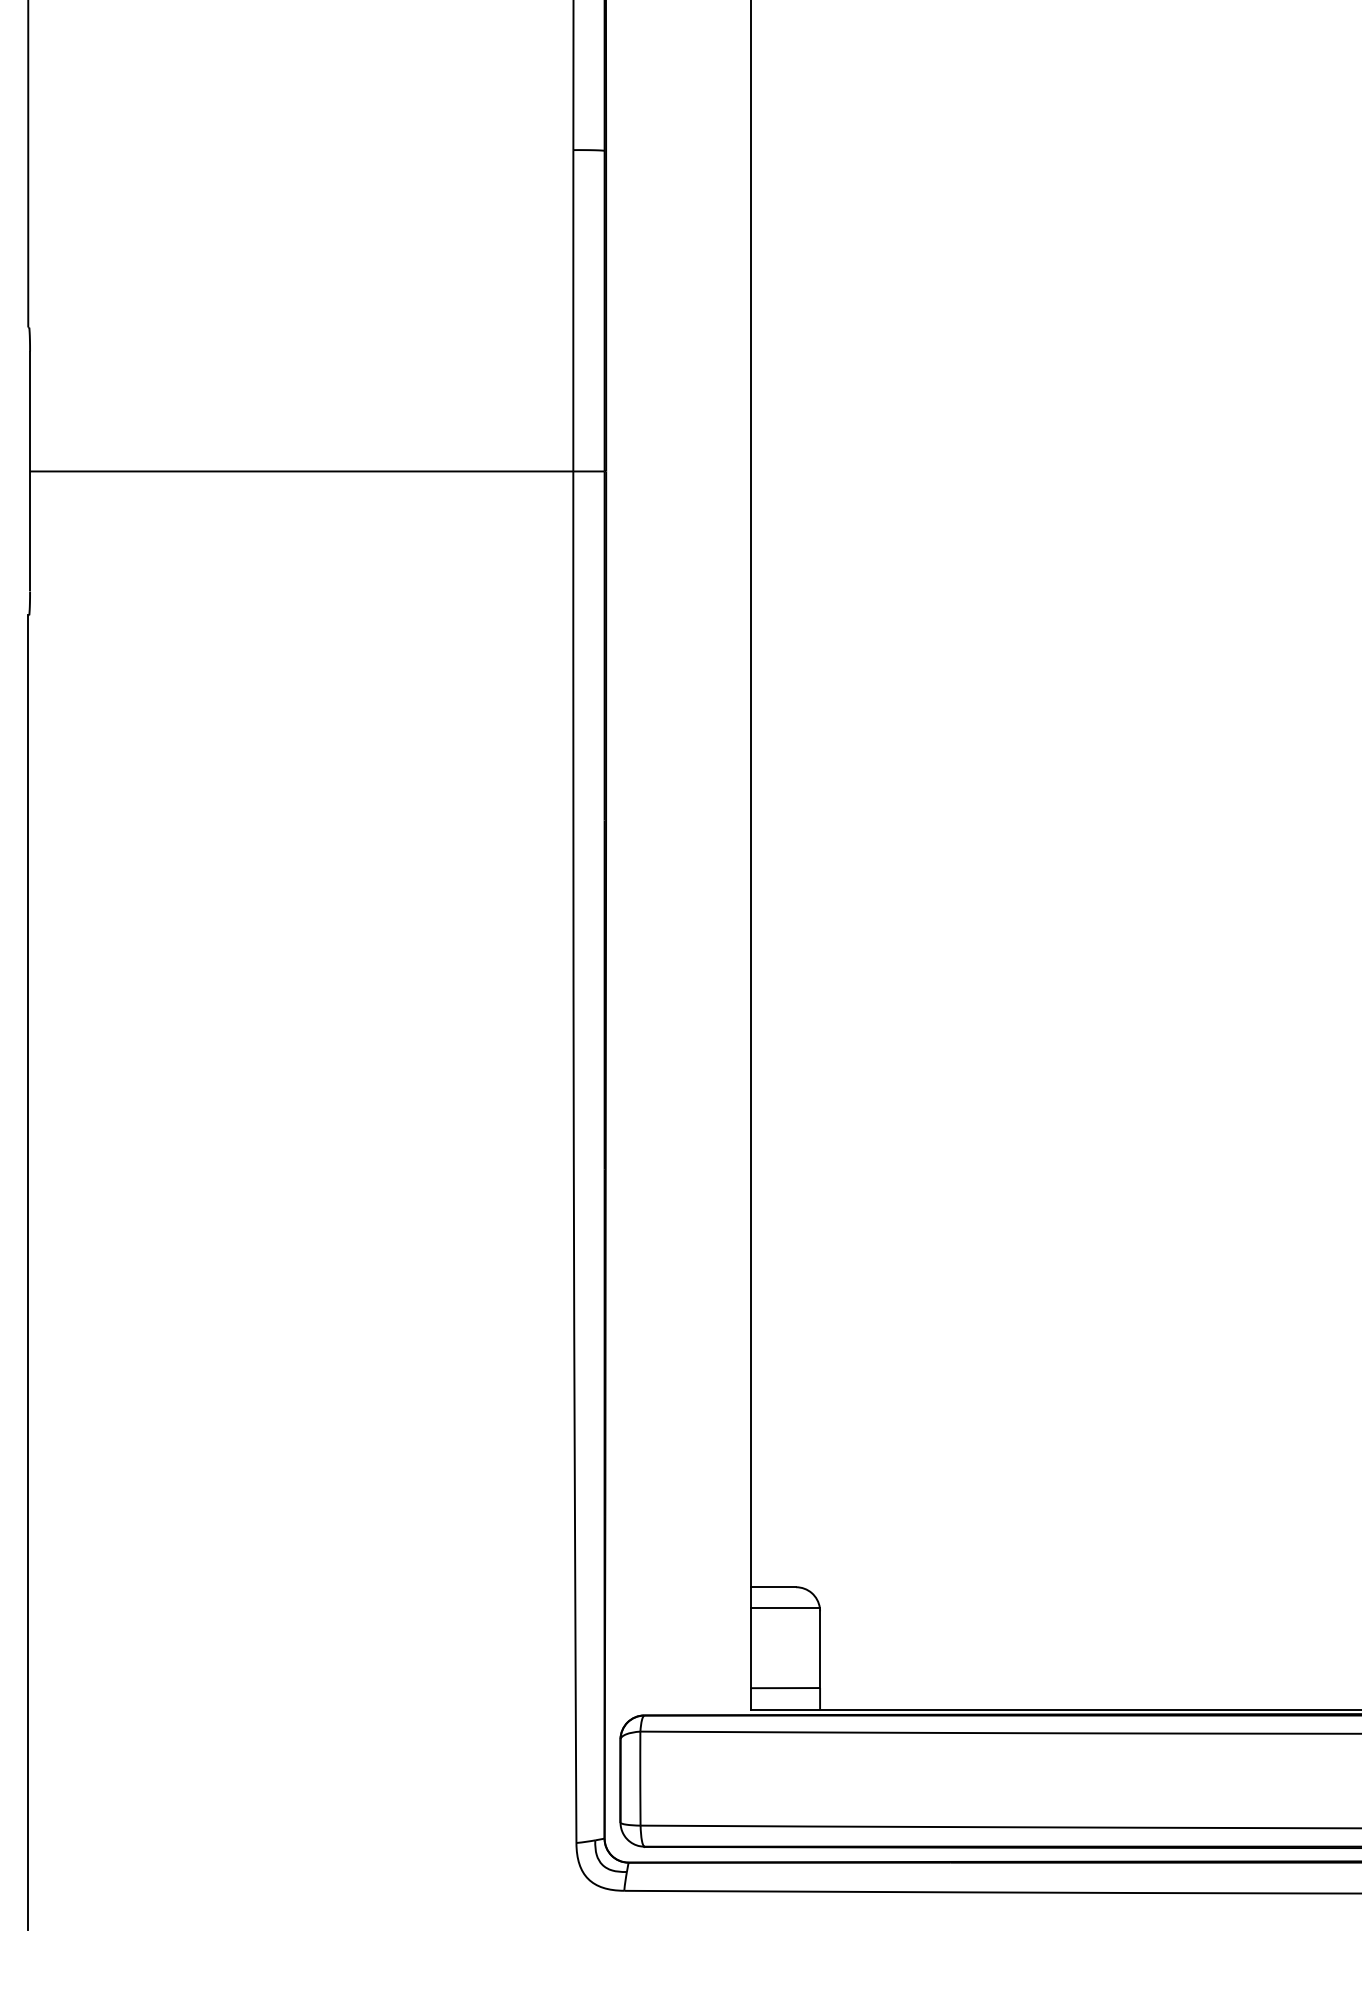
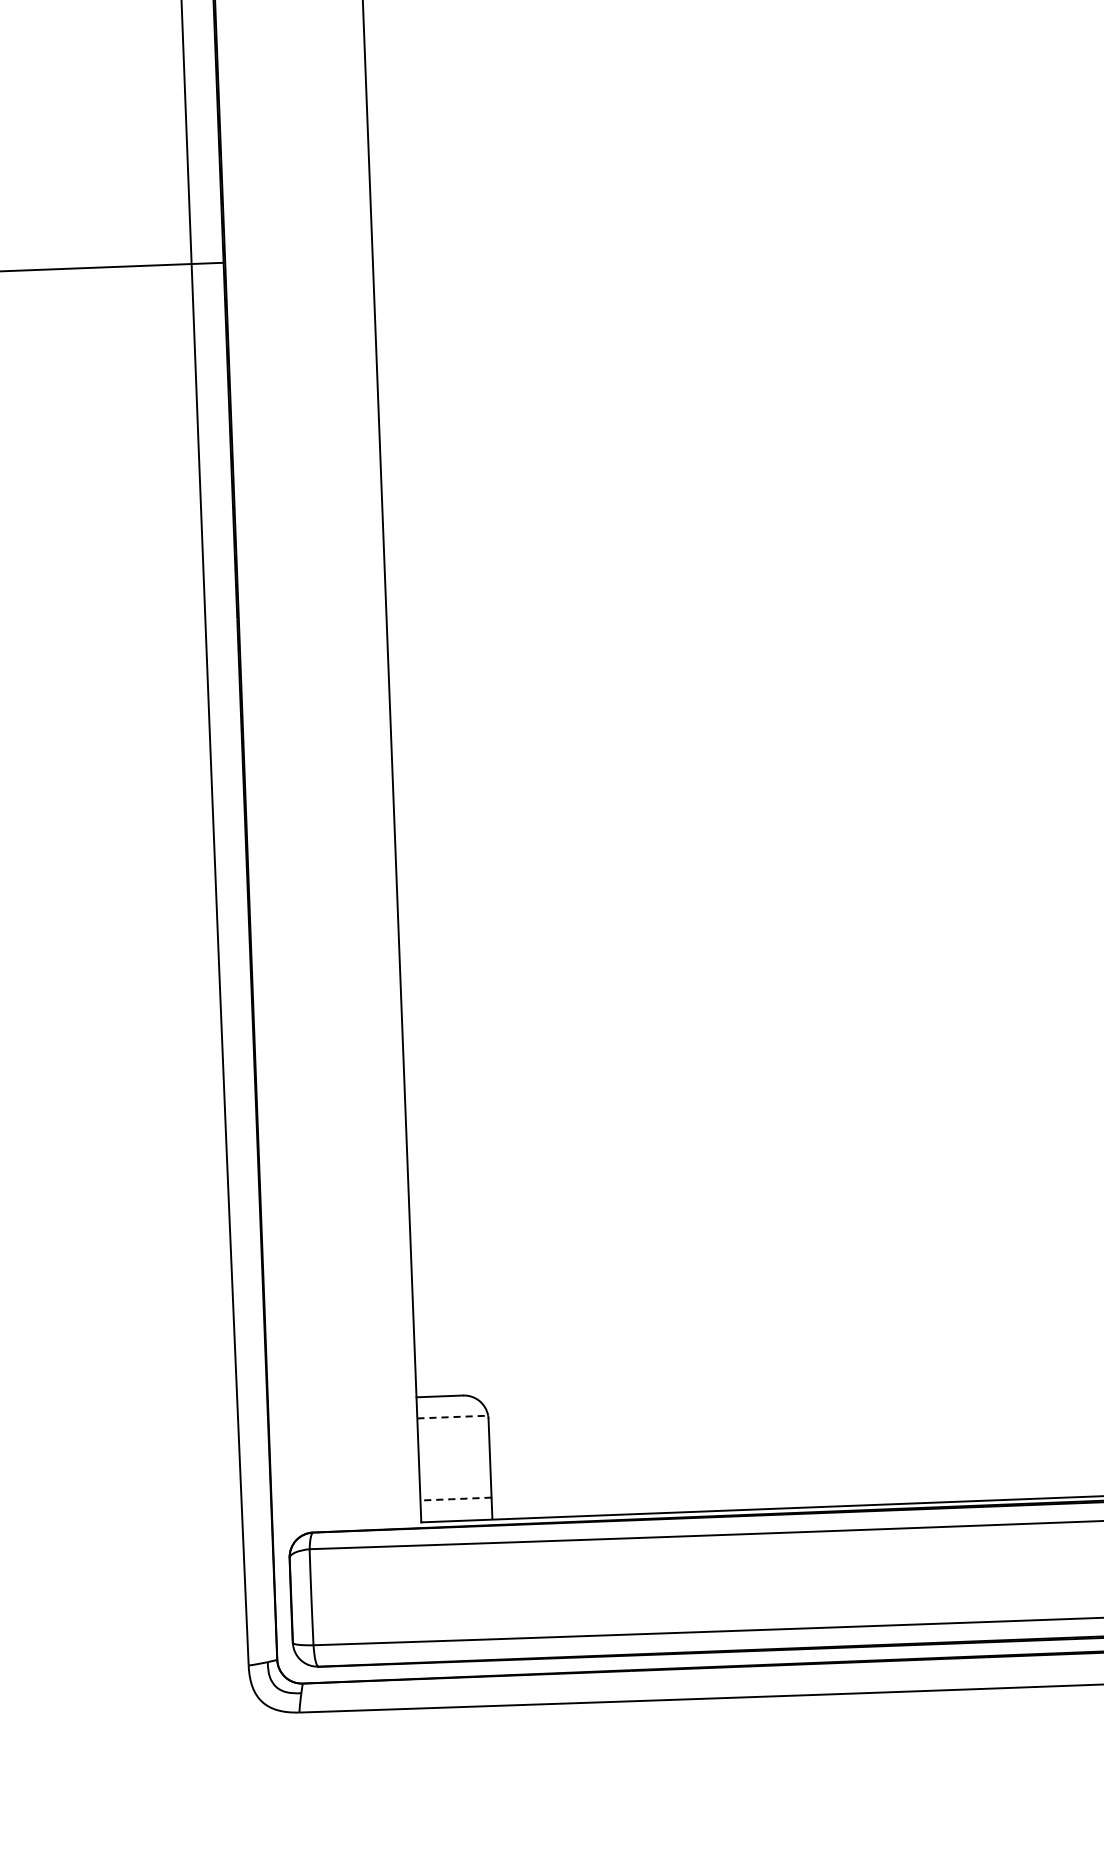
line: (785, 1607) -> (453, 1416), solid -> dashed
line: (784, 1688) -> (455, 1499), solid -> dashed

